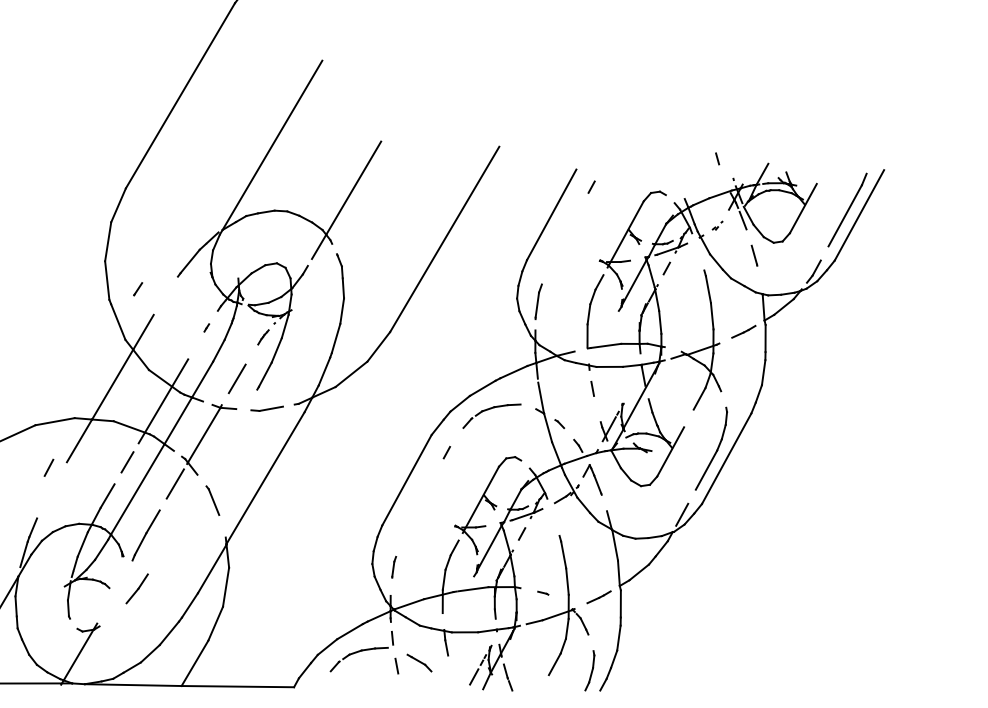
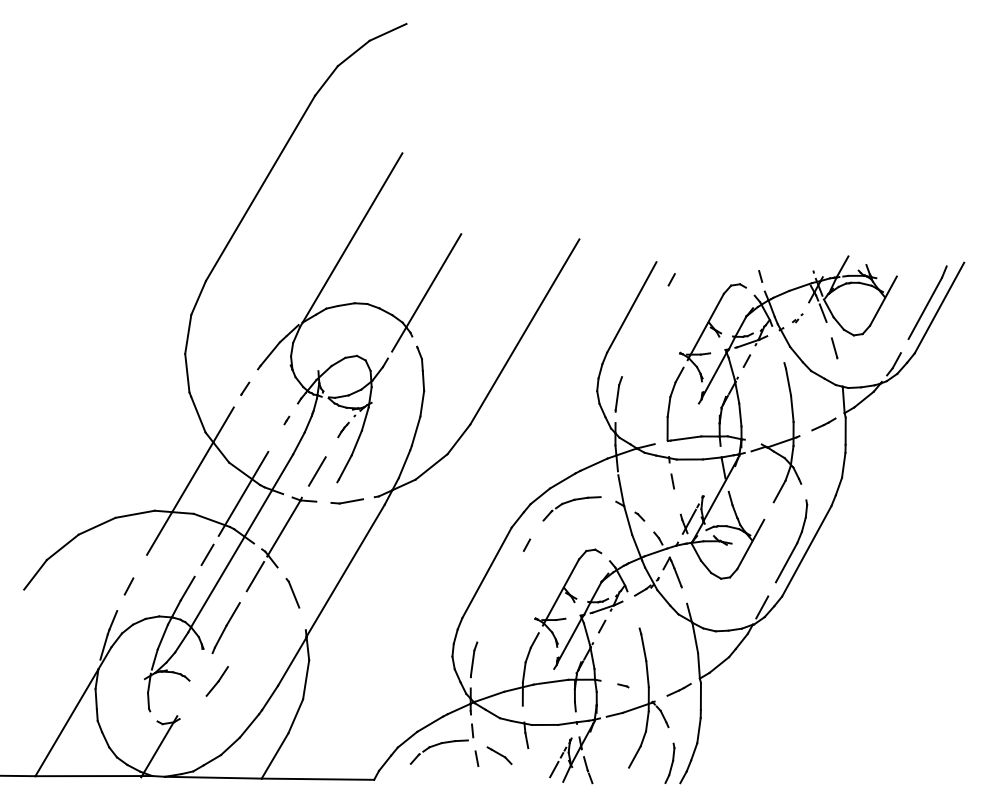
line: (717, 158) -> (760, 276), moved
line: (138, 288) -> (245, 388), moved
line: (48, 467) -> (128, 586), moved
part: (394, 566) -> (474, 659), size x1.67

